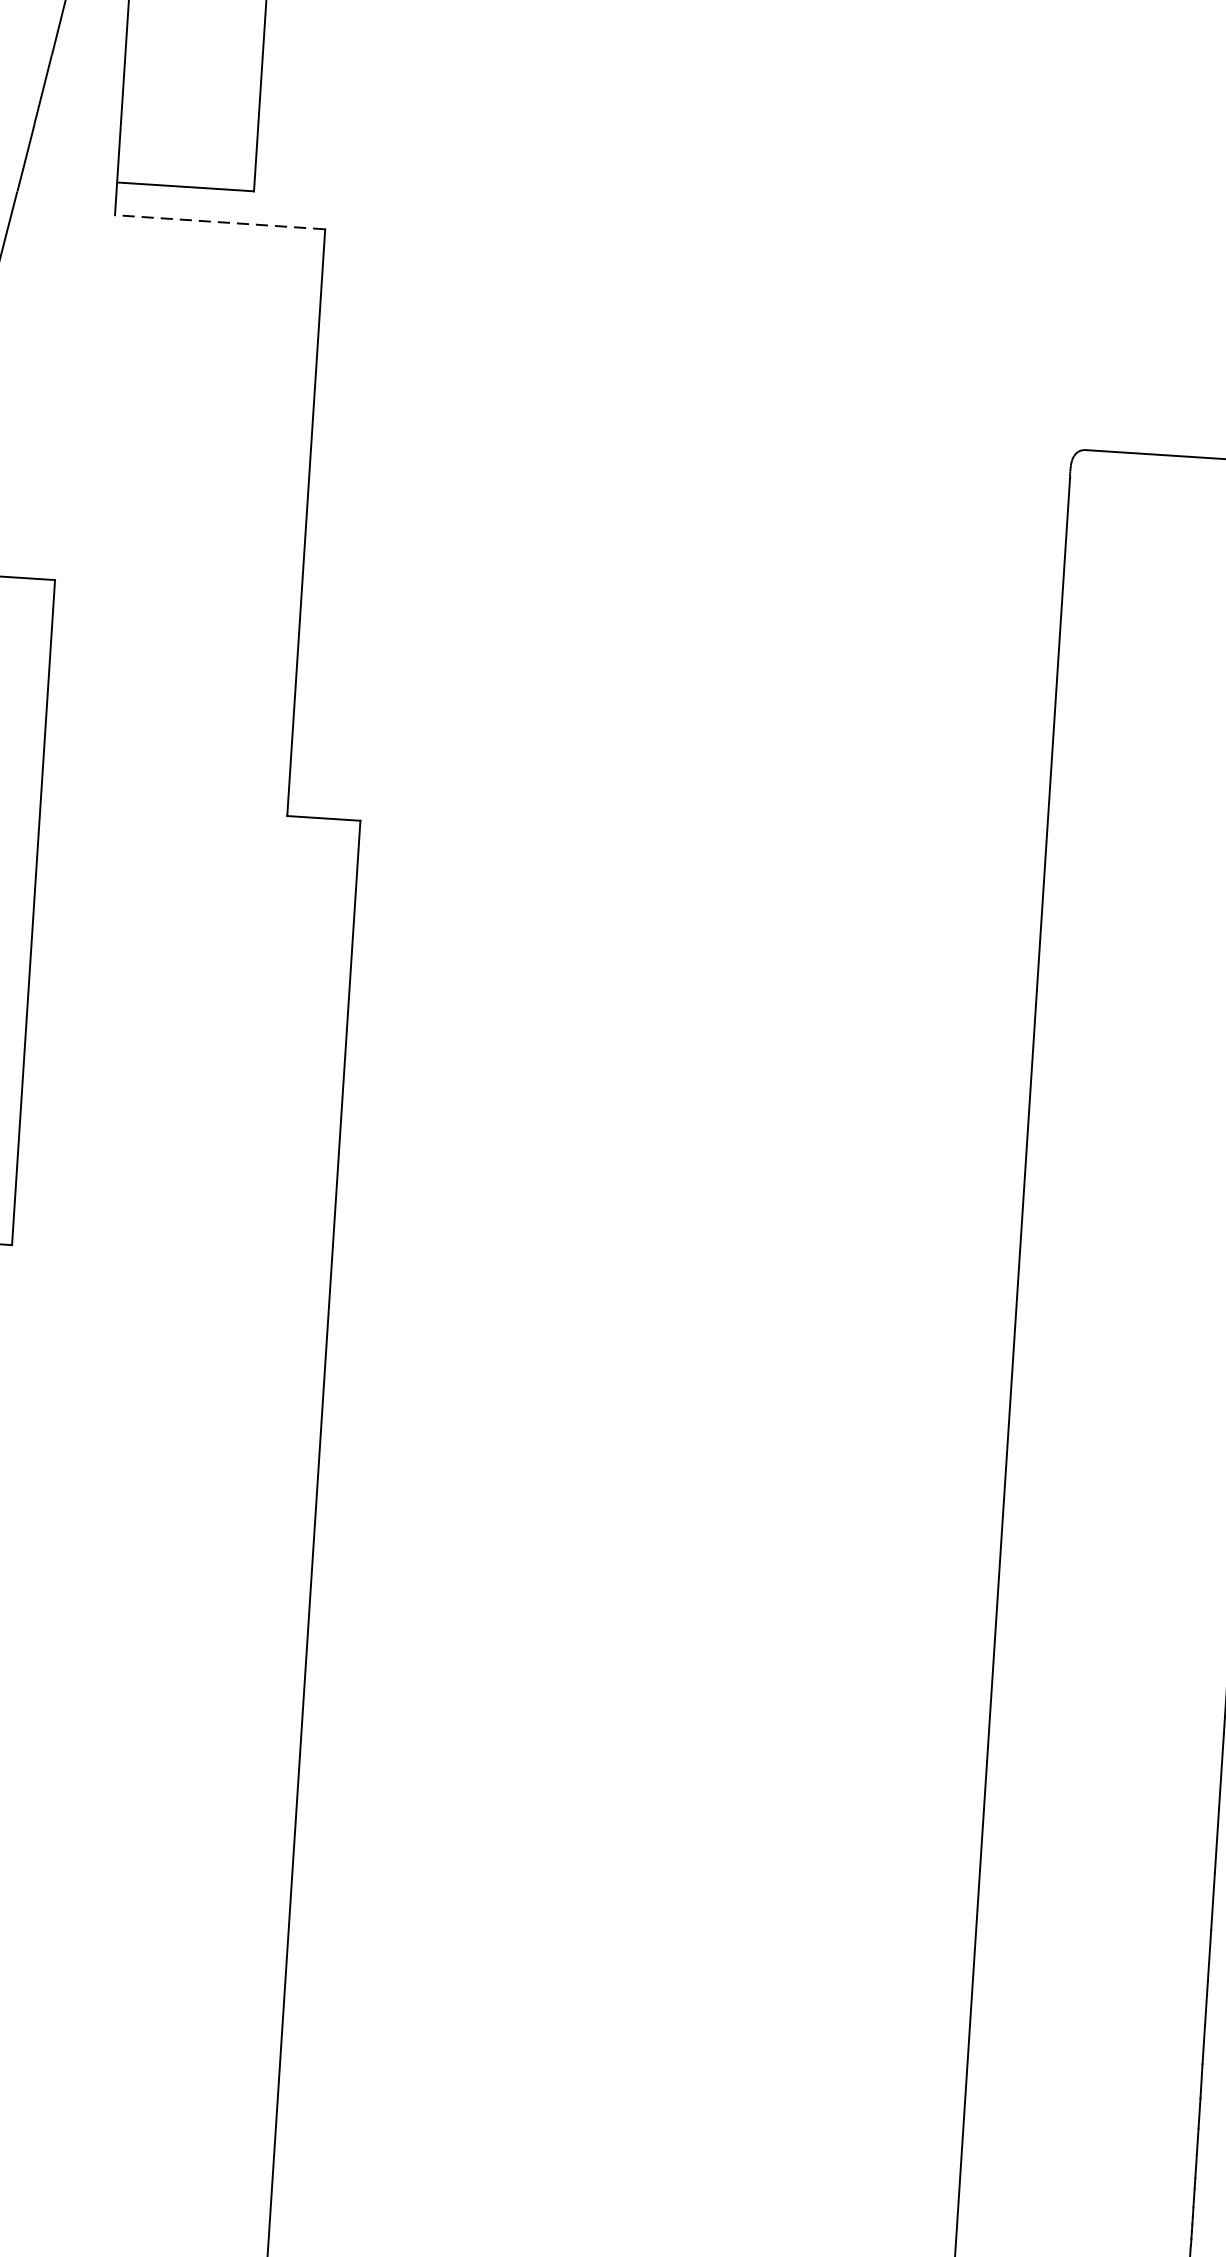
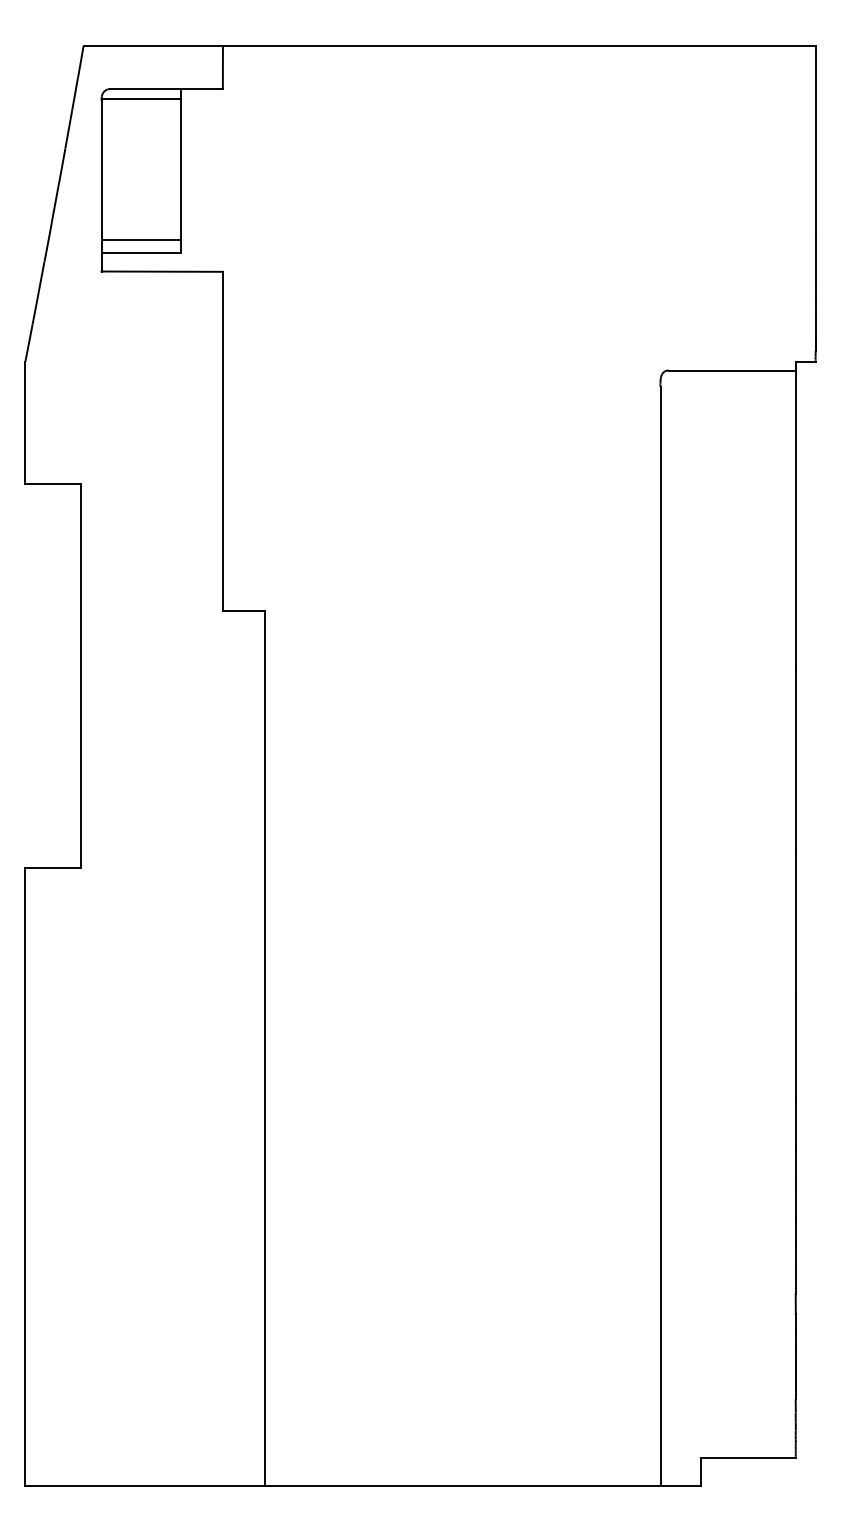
line: (185, 165) -> (140, 240), added
line: (220, 221) -> (162, 271), dashed -> solid

